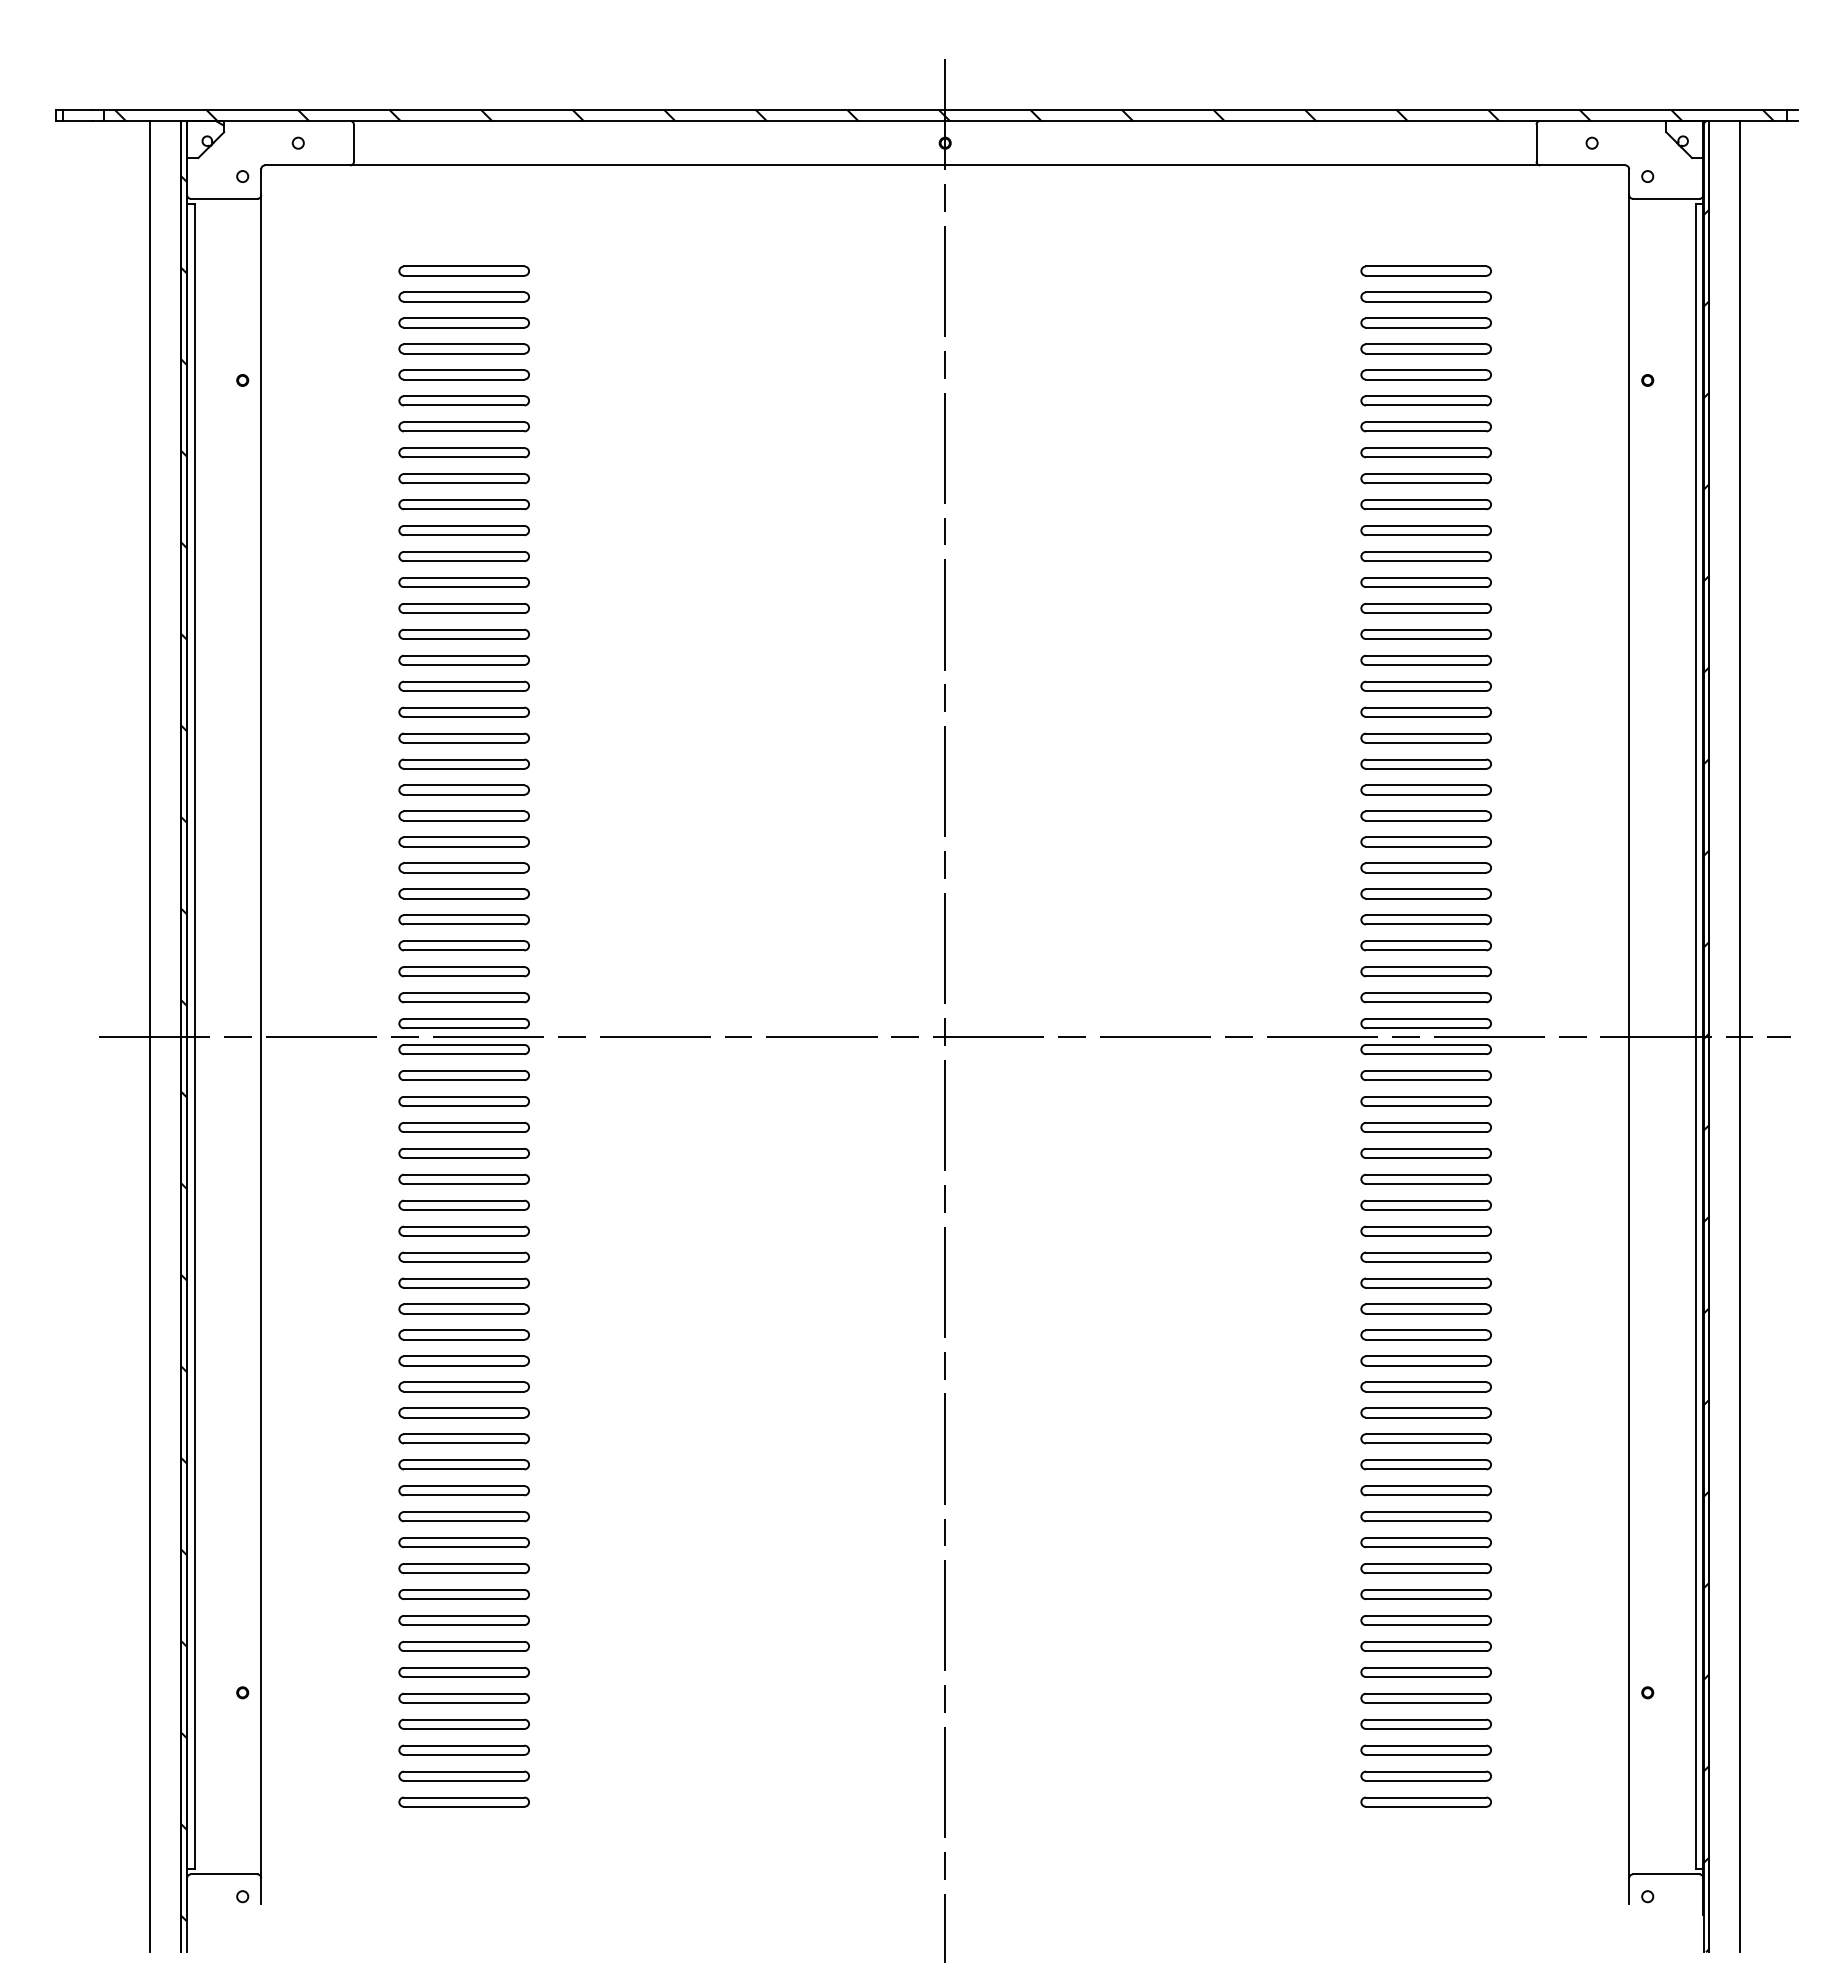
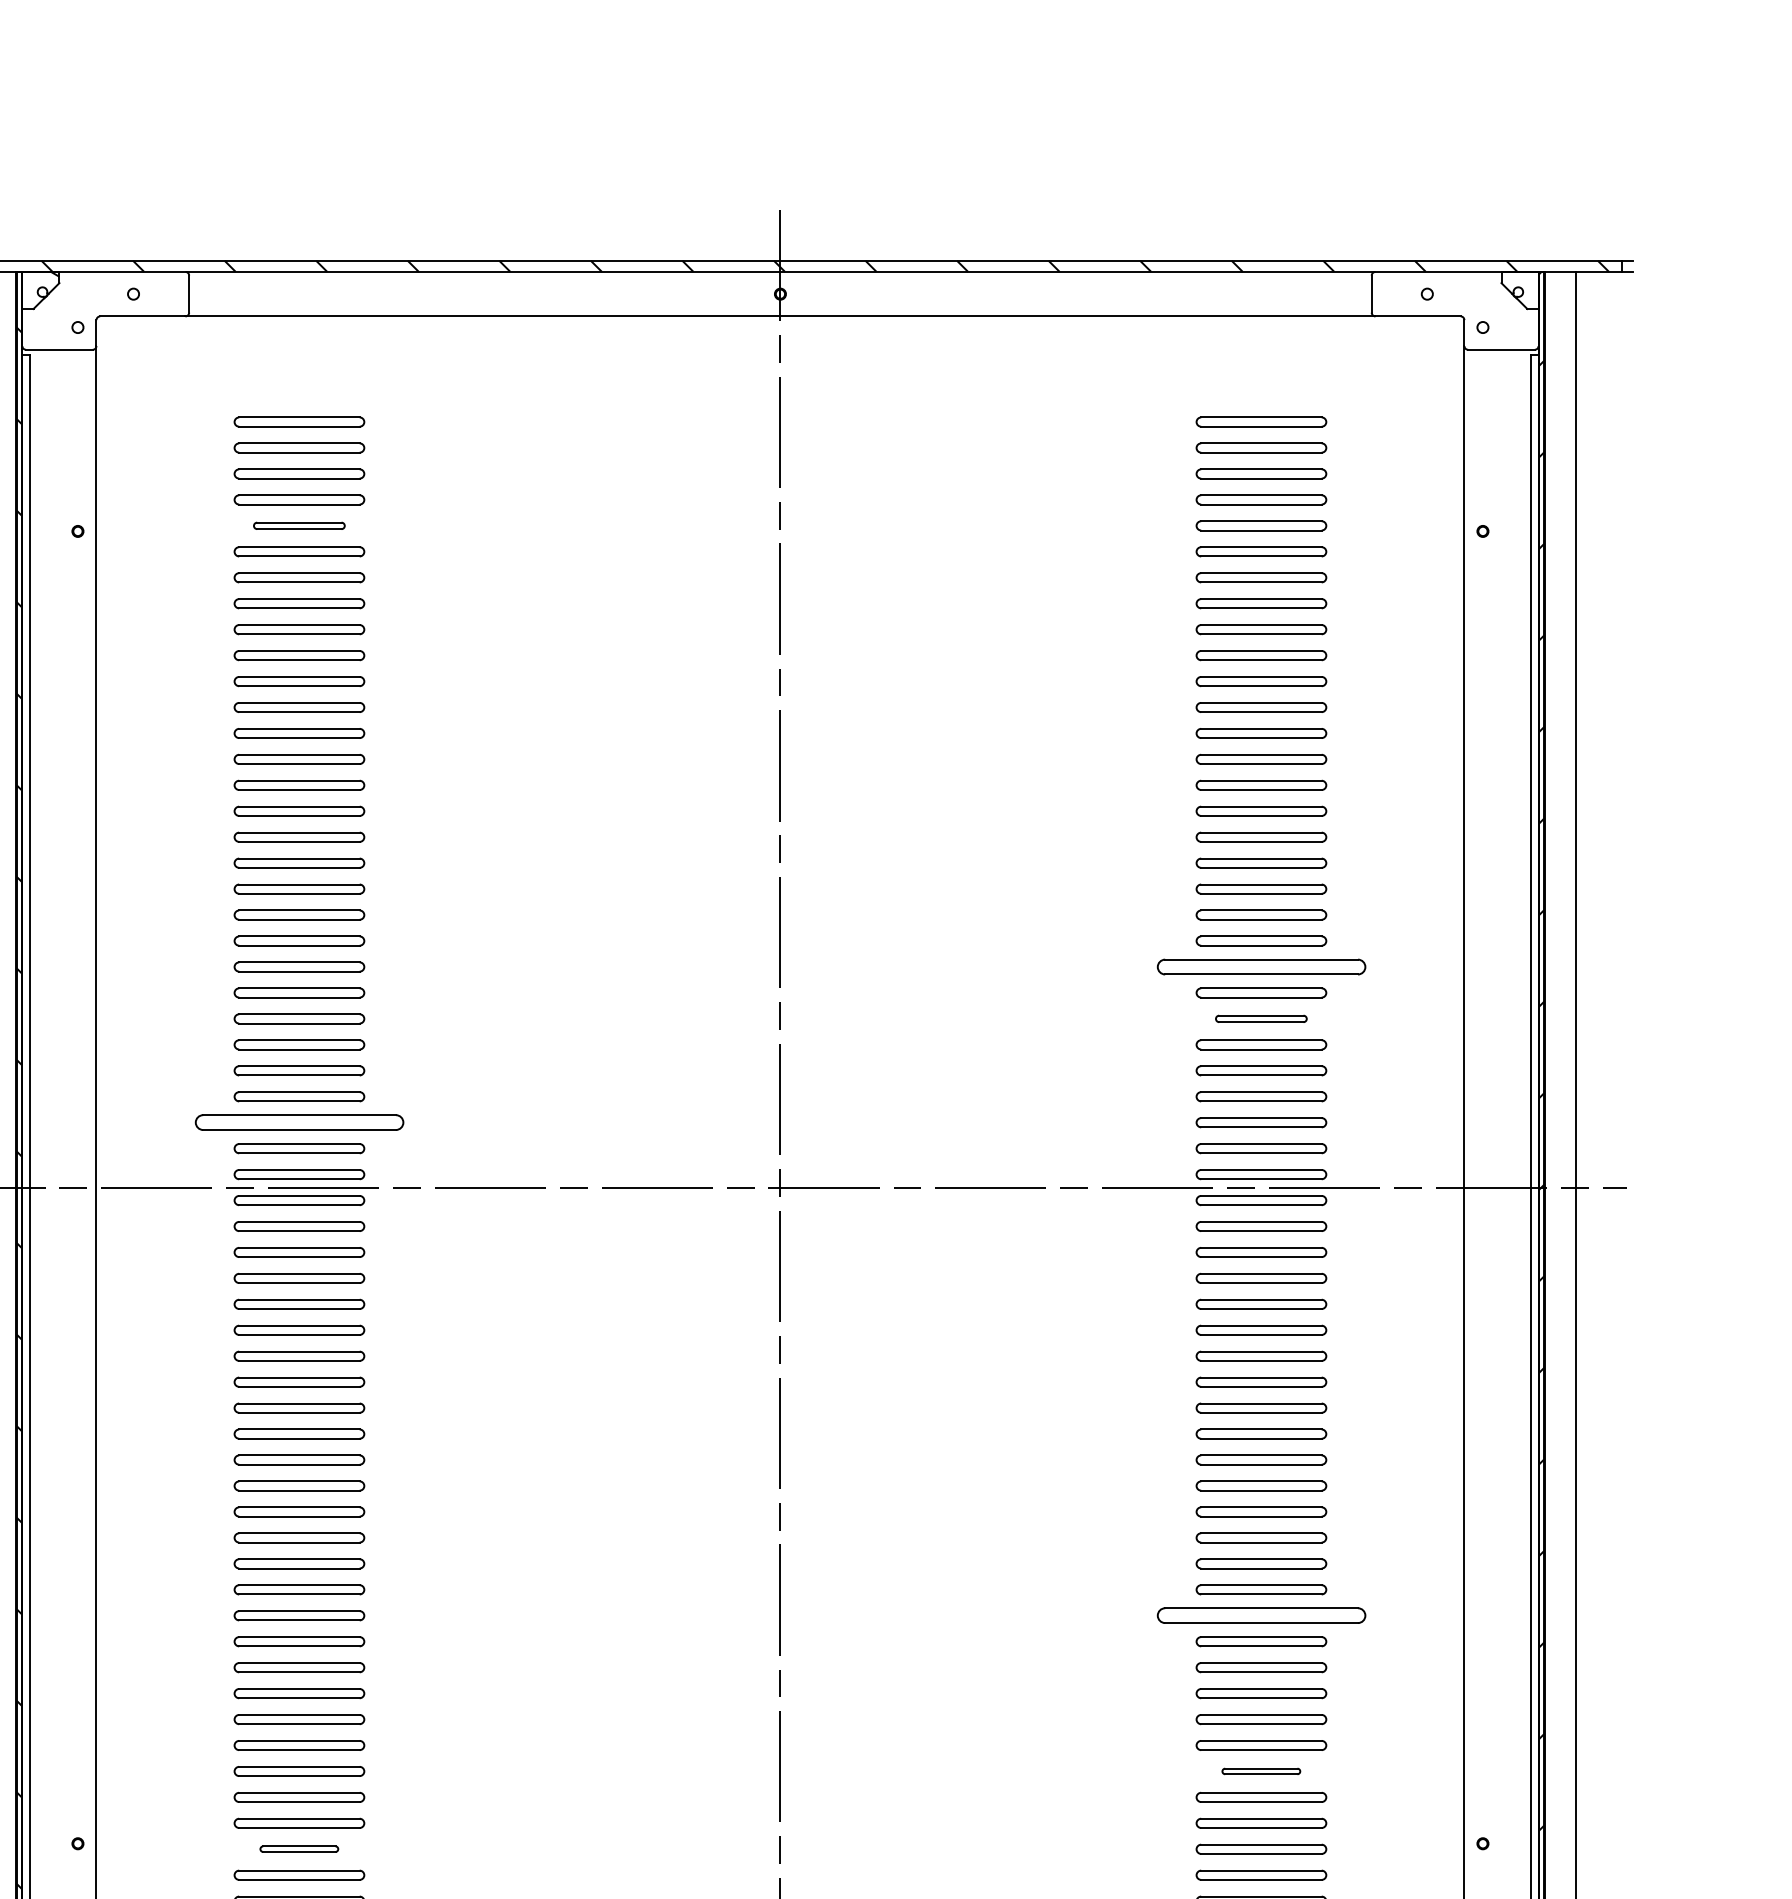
part: (463, 374) -> (298, 525), size x0.7
part: (1425, 815) -> (1260, 966), size x1.6
part: (1425, 867) -> (1260, 1018), size x0.7
part: (463, 971) -> (298, 1122), size x1.6
part: (1425, 1464) -> (1260, 1615), size x1.6
part: (1425, 1620) -> (1260, 1771), size x0.6
part: (463, 1697) -> (298, 1848), size x0.6

